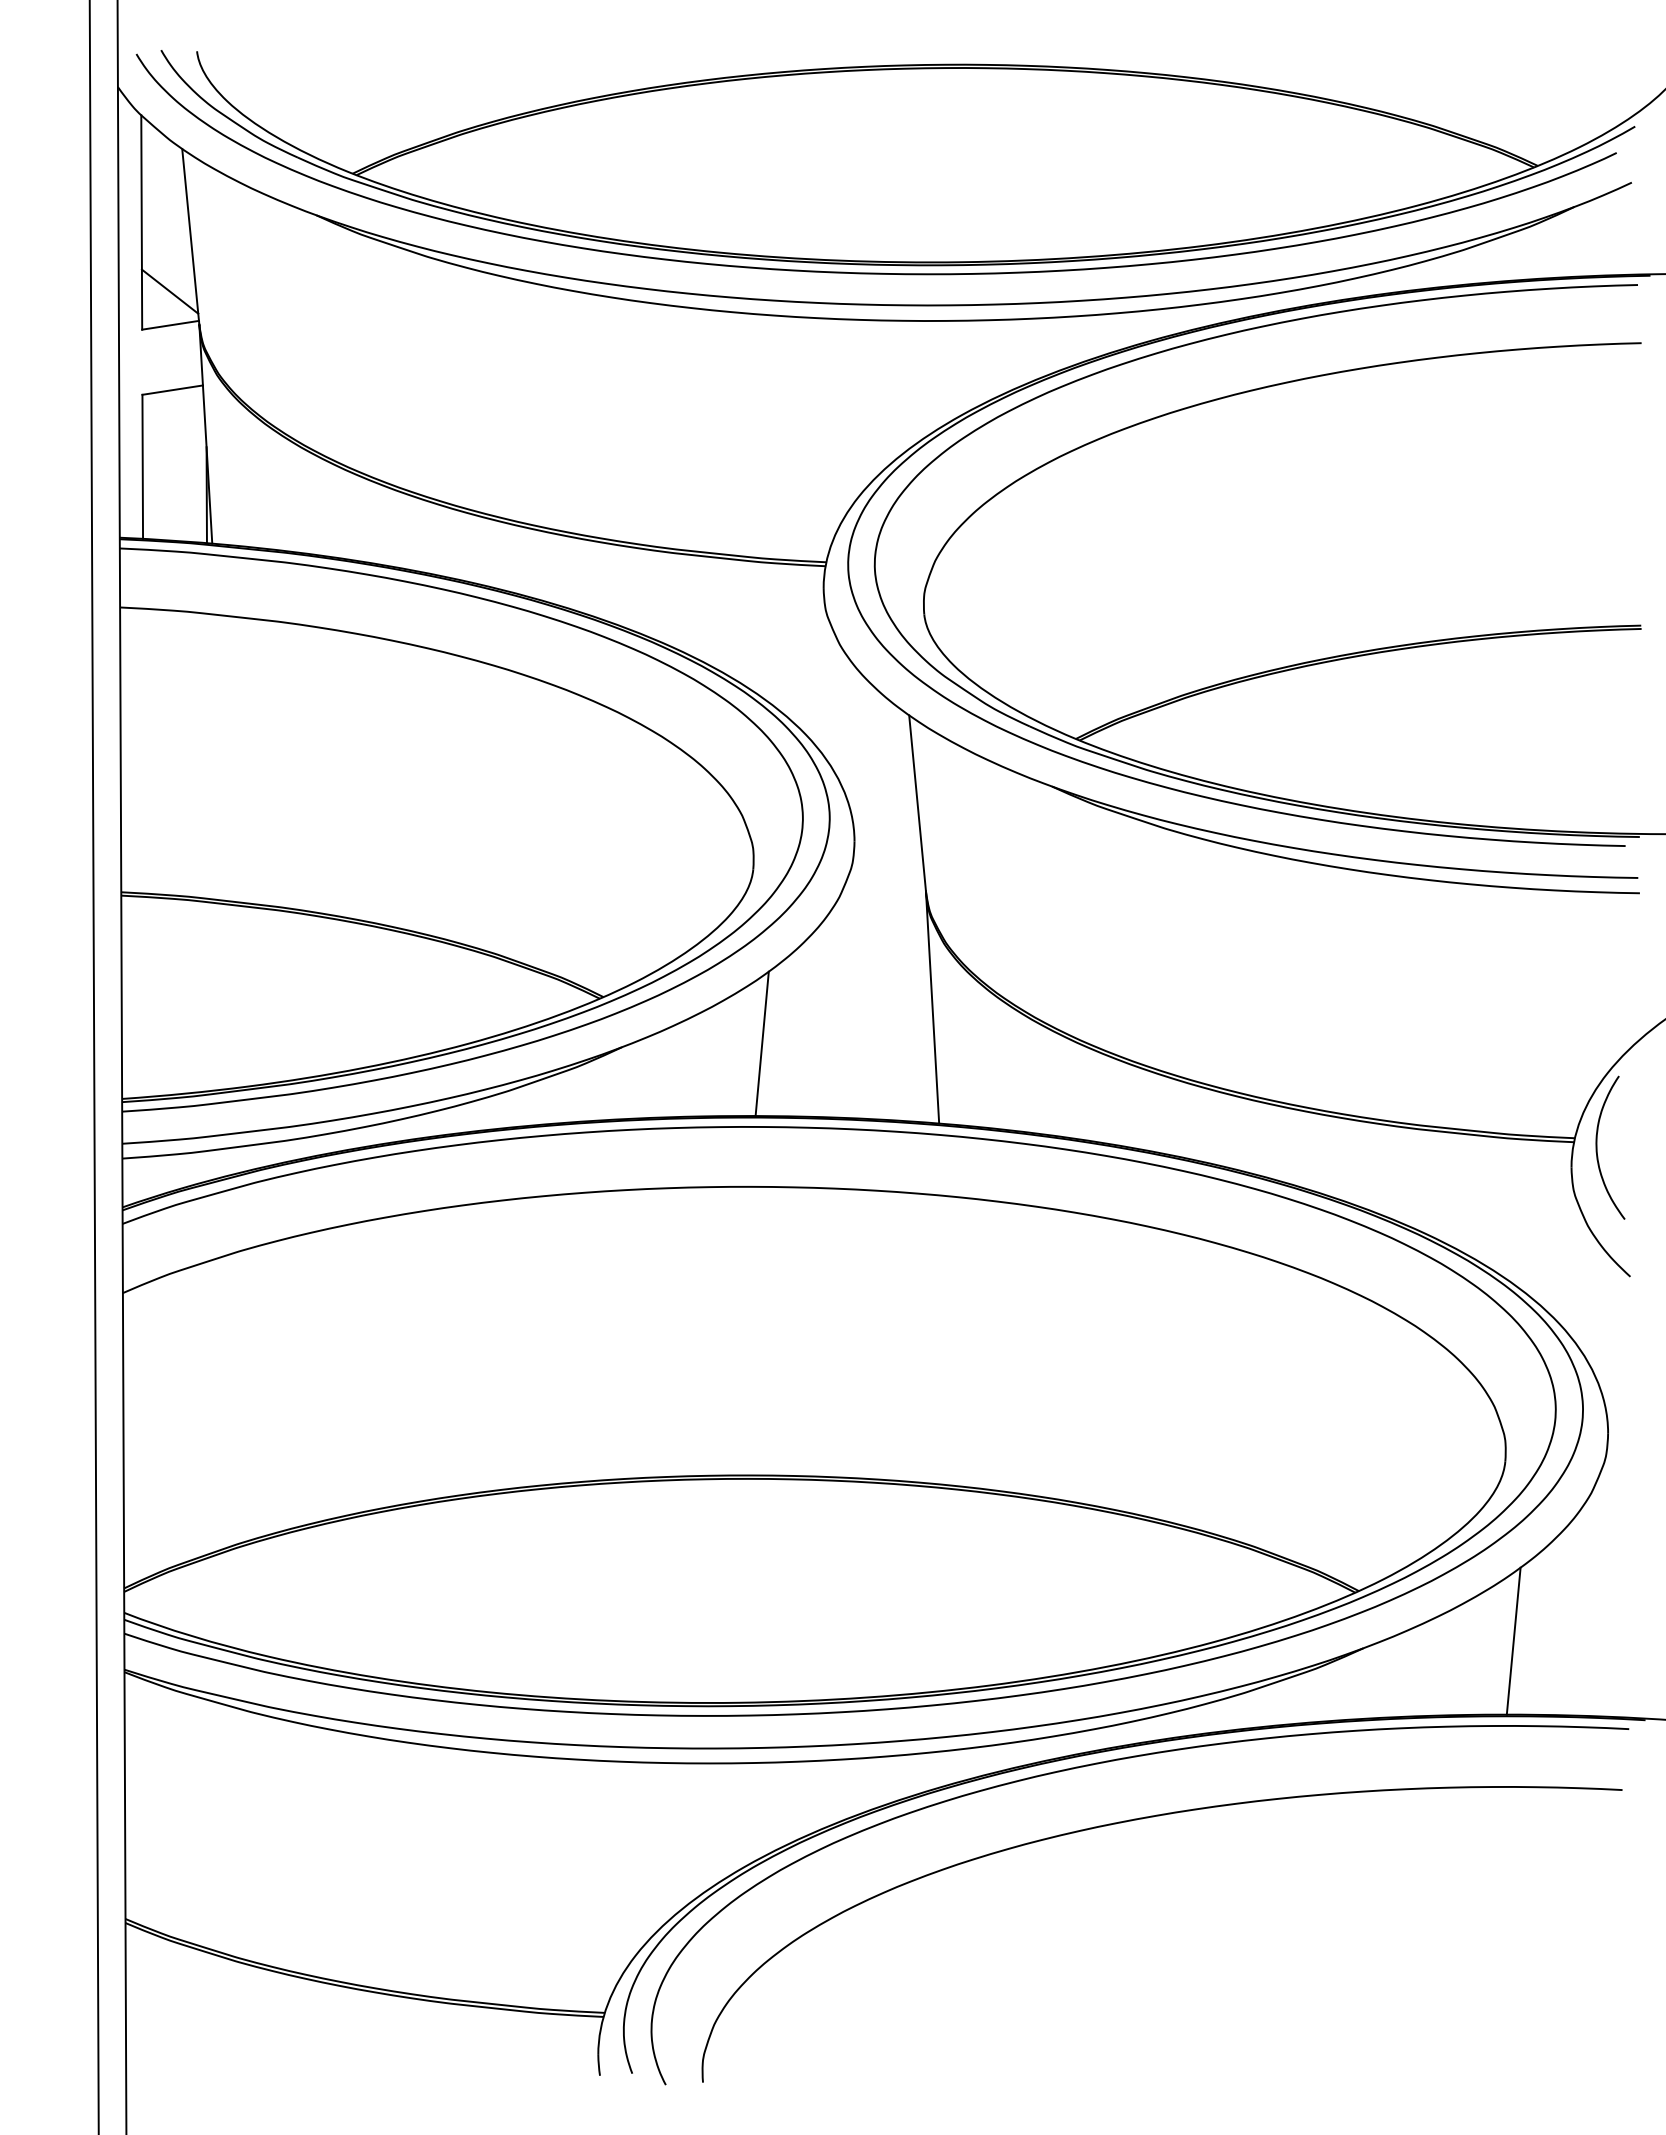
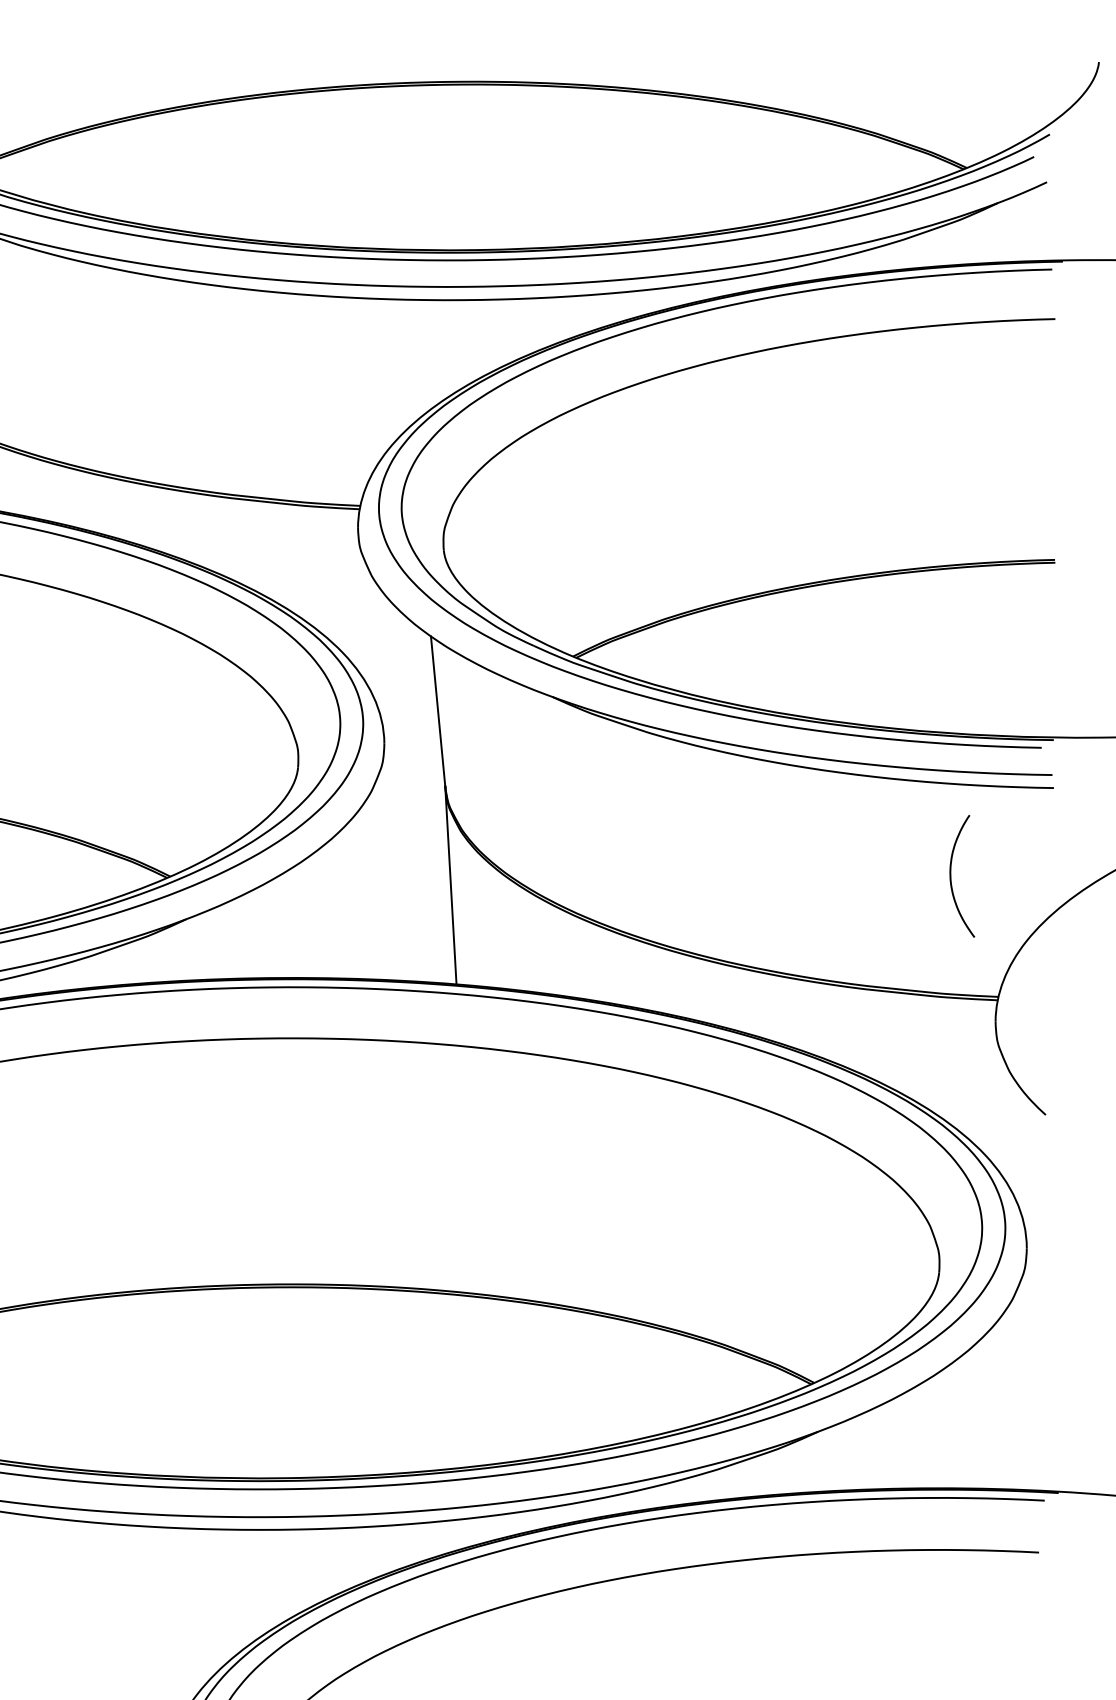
line: (761, 1043) -> (305, 916), removed
curve: (1597, 1147) -> (951, 876), moved
line: (1513, 1640) -> (946, 1425), removed

